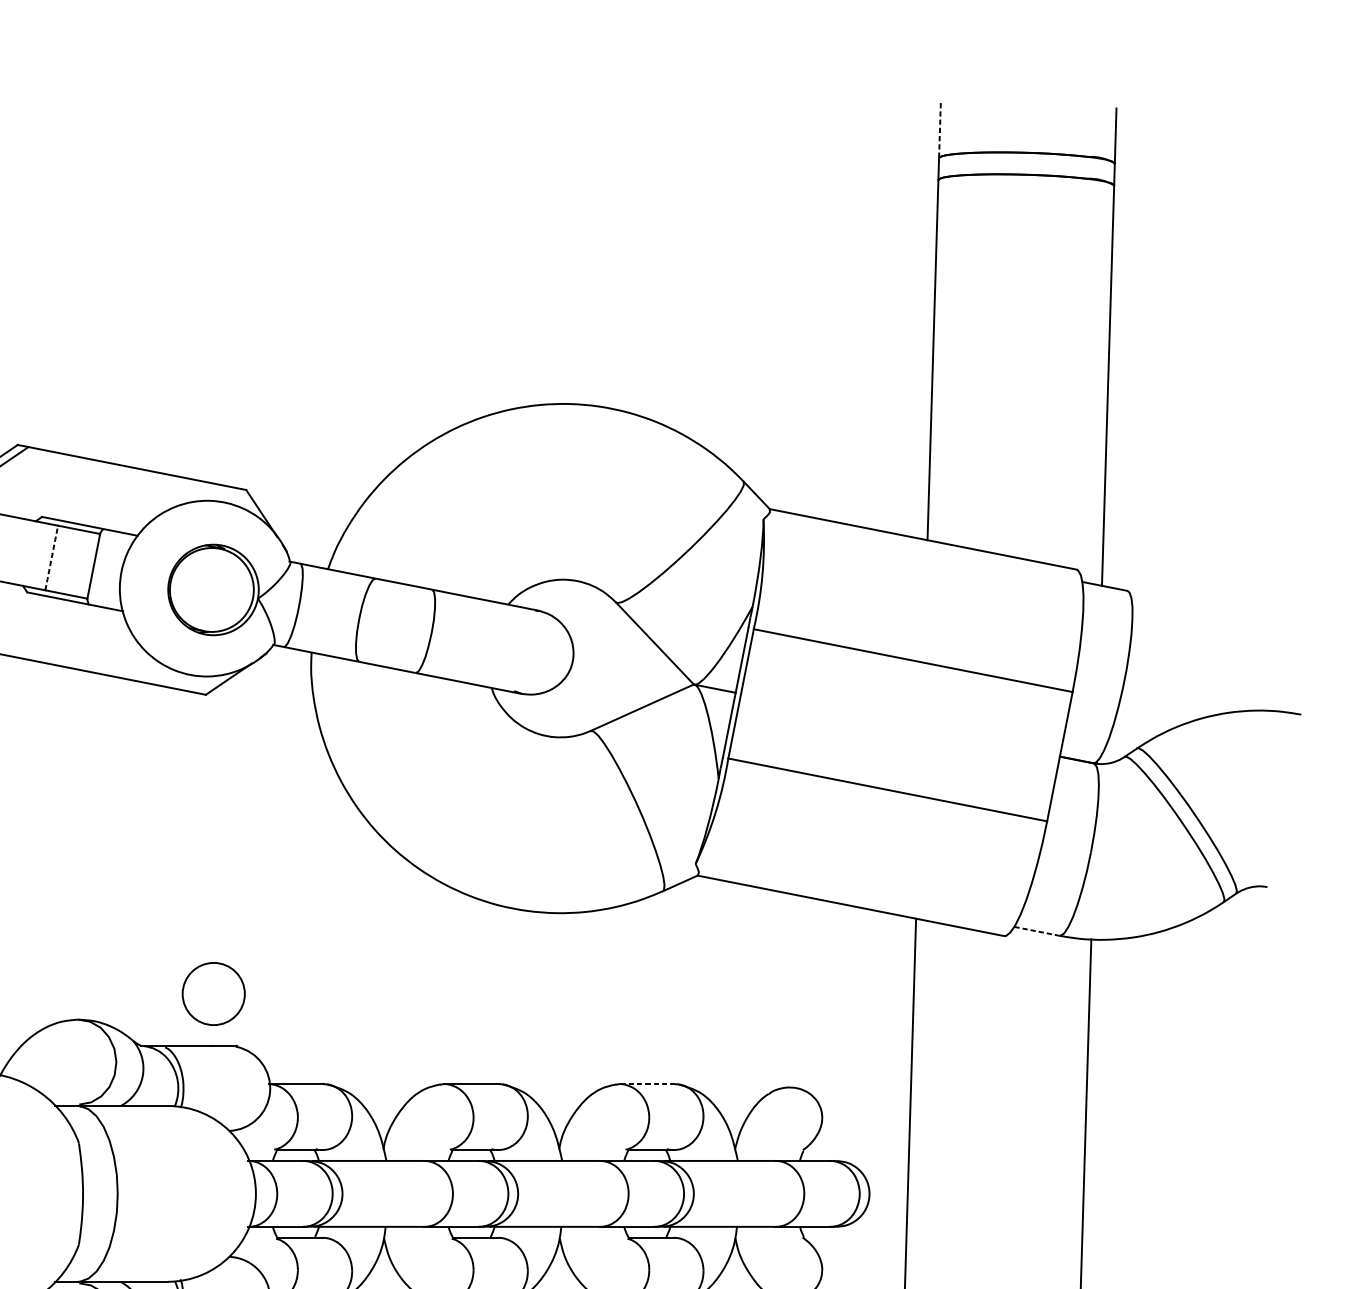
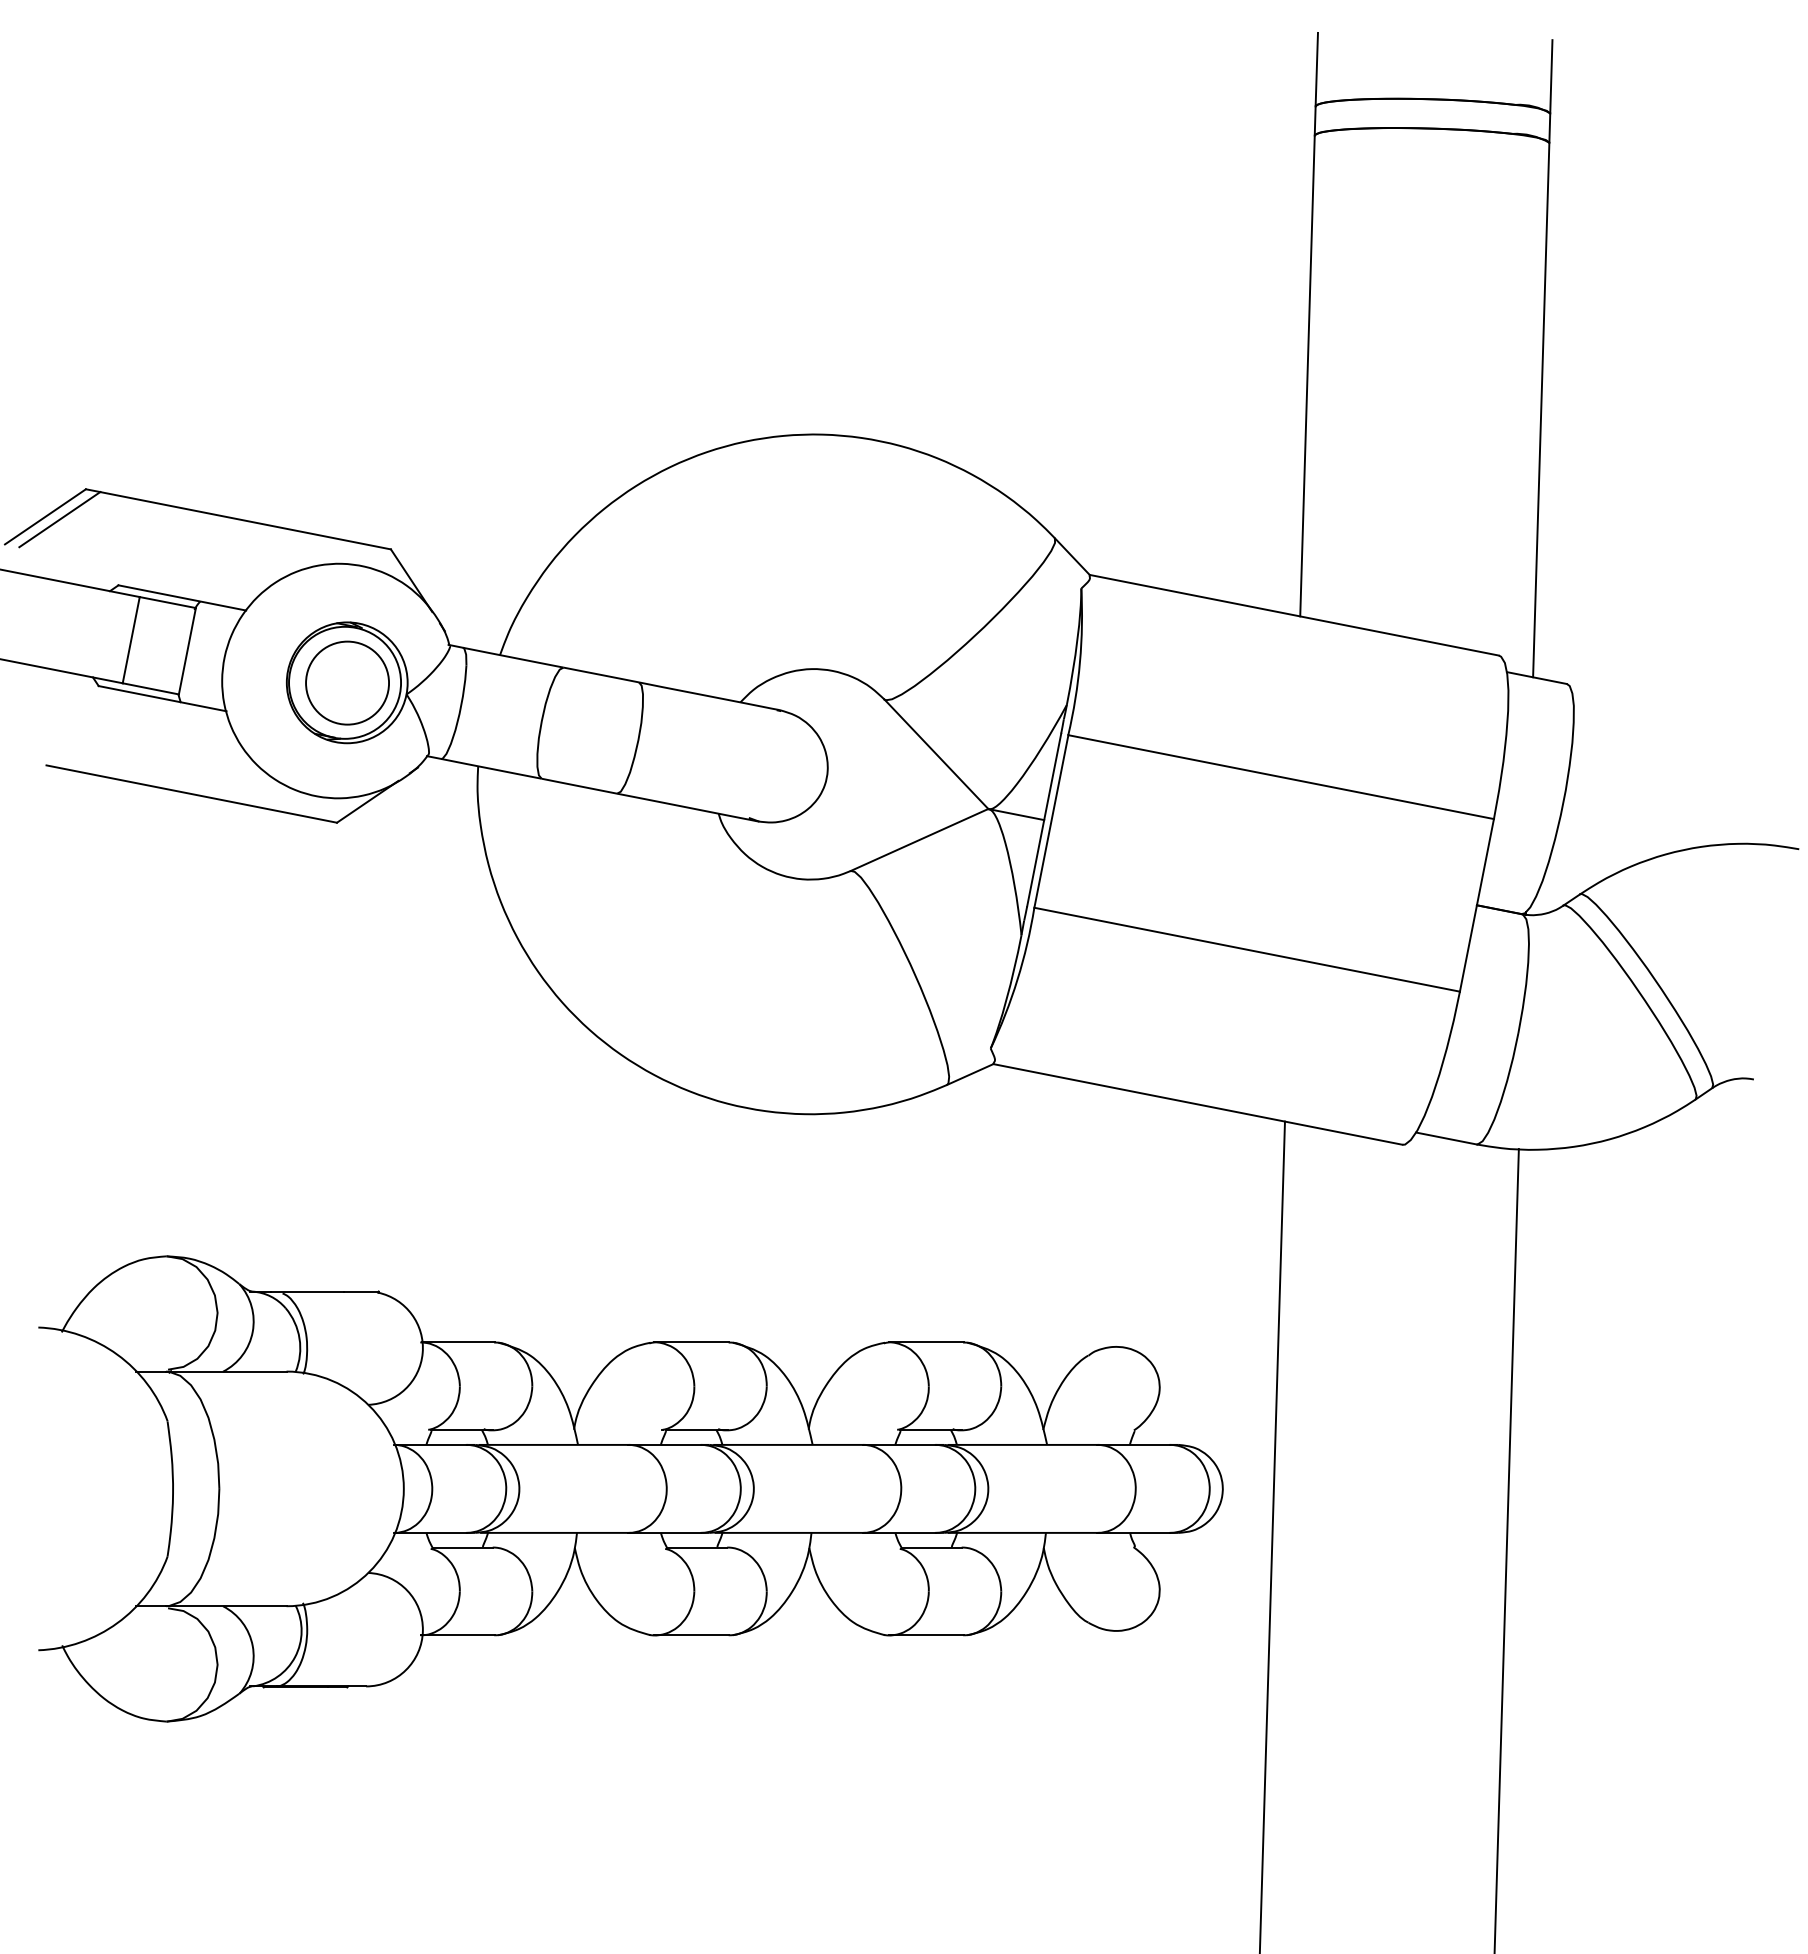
line: (939, 130) -> (1316, 69), dashed -> solid
line: (51, 558) -> (131, 640), dashed -> solid
line: (1037, 931) -> (1446, 1138), dashed -> solid
circle: (213, 993) -> (347, 682), moved
line: (646, 1084) -> (925, 1342), dashed -> solid

